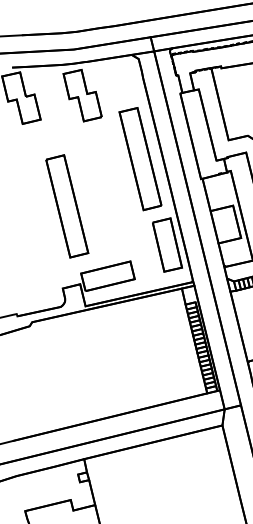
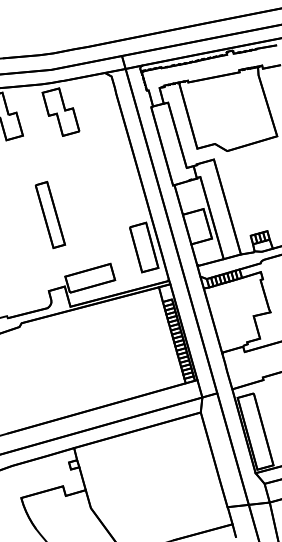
part: (140, 158) -> (116, 168), removed
part: (67, 205) -> (50, 214), size x0.7

